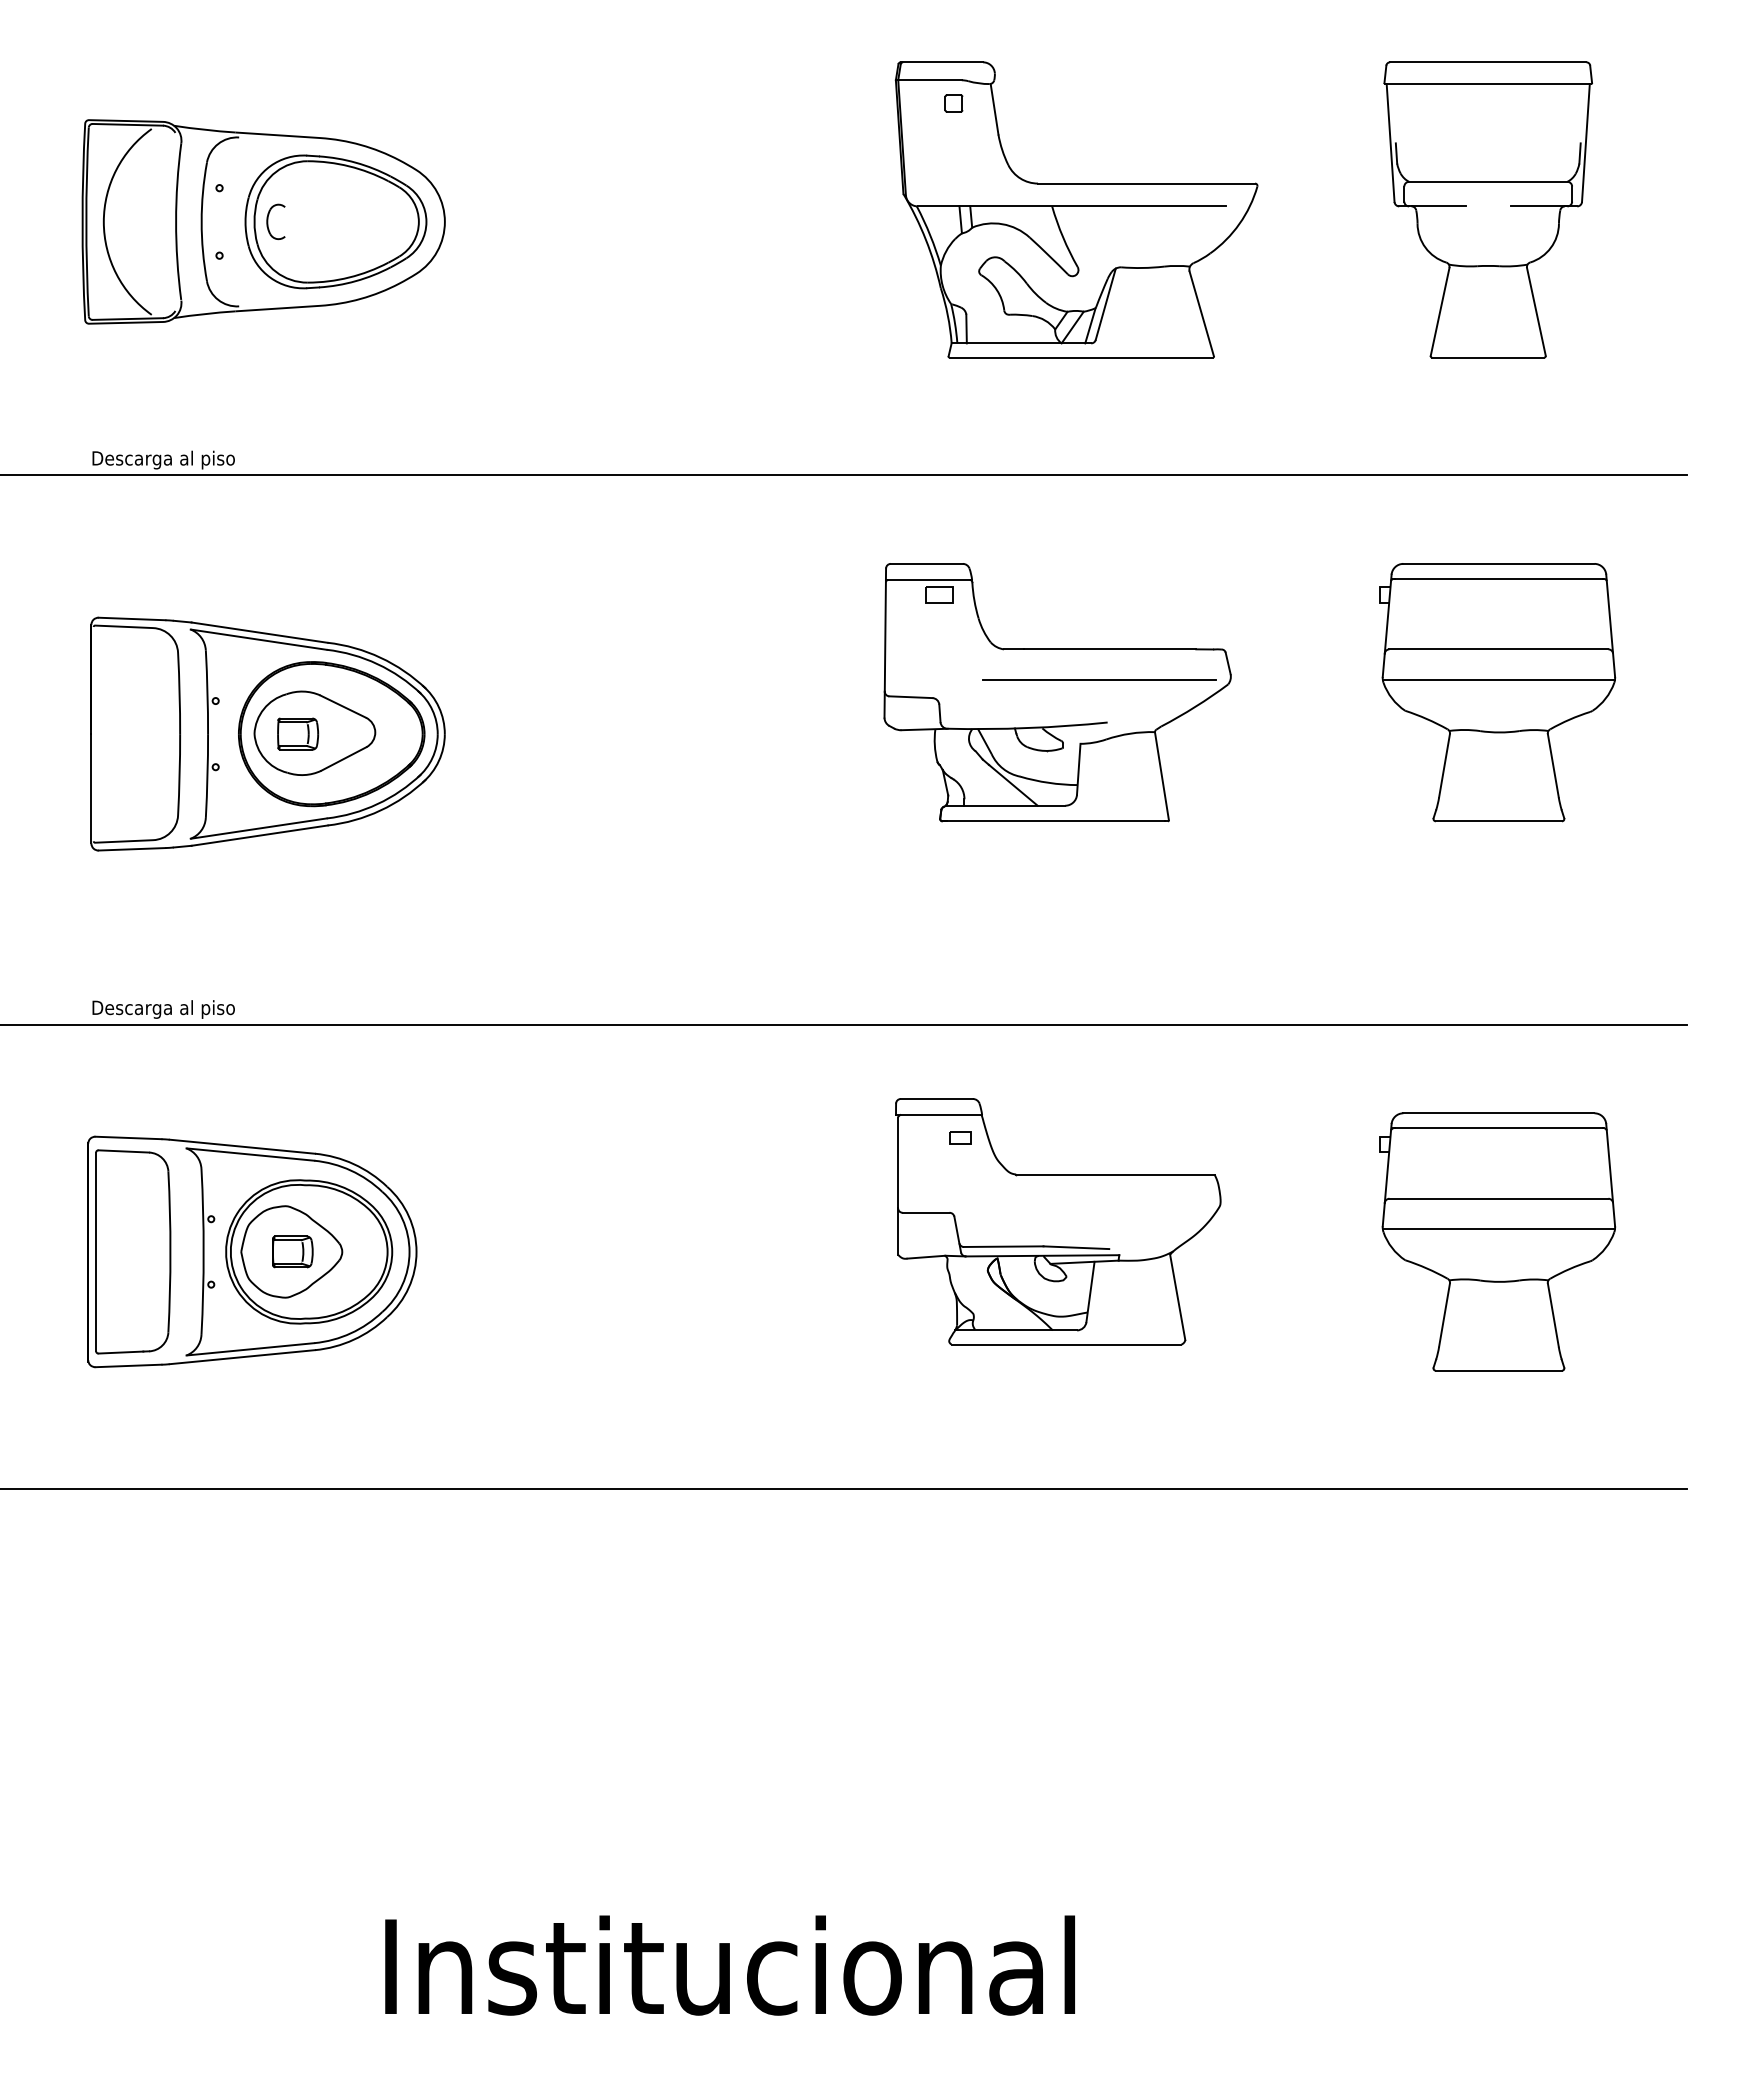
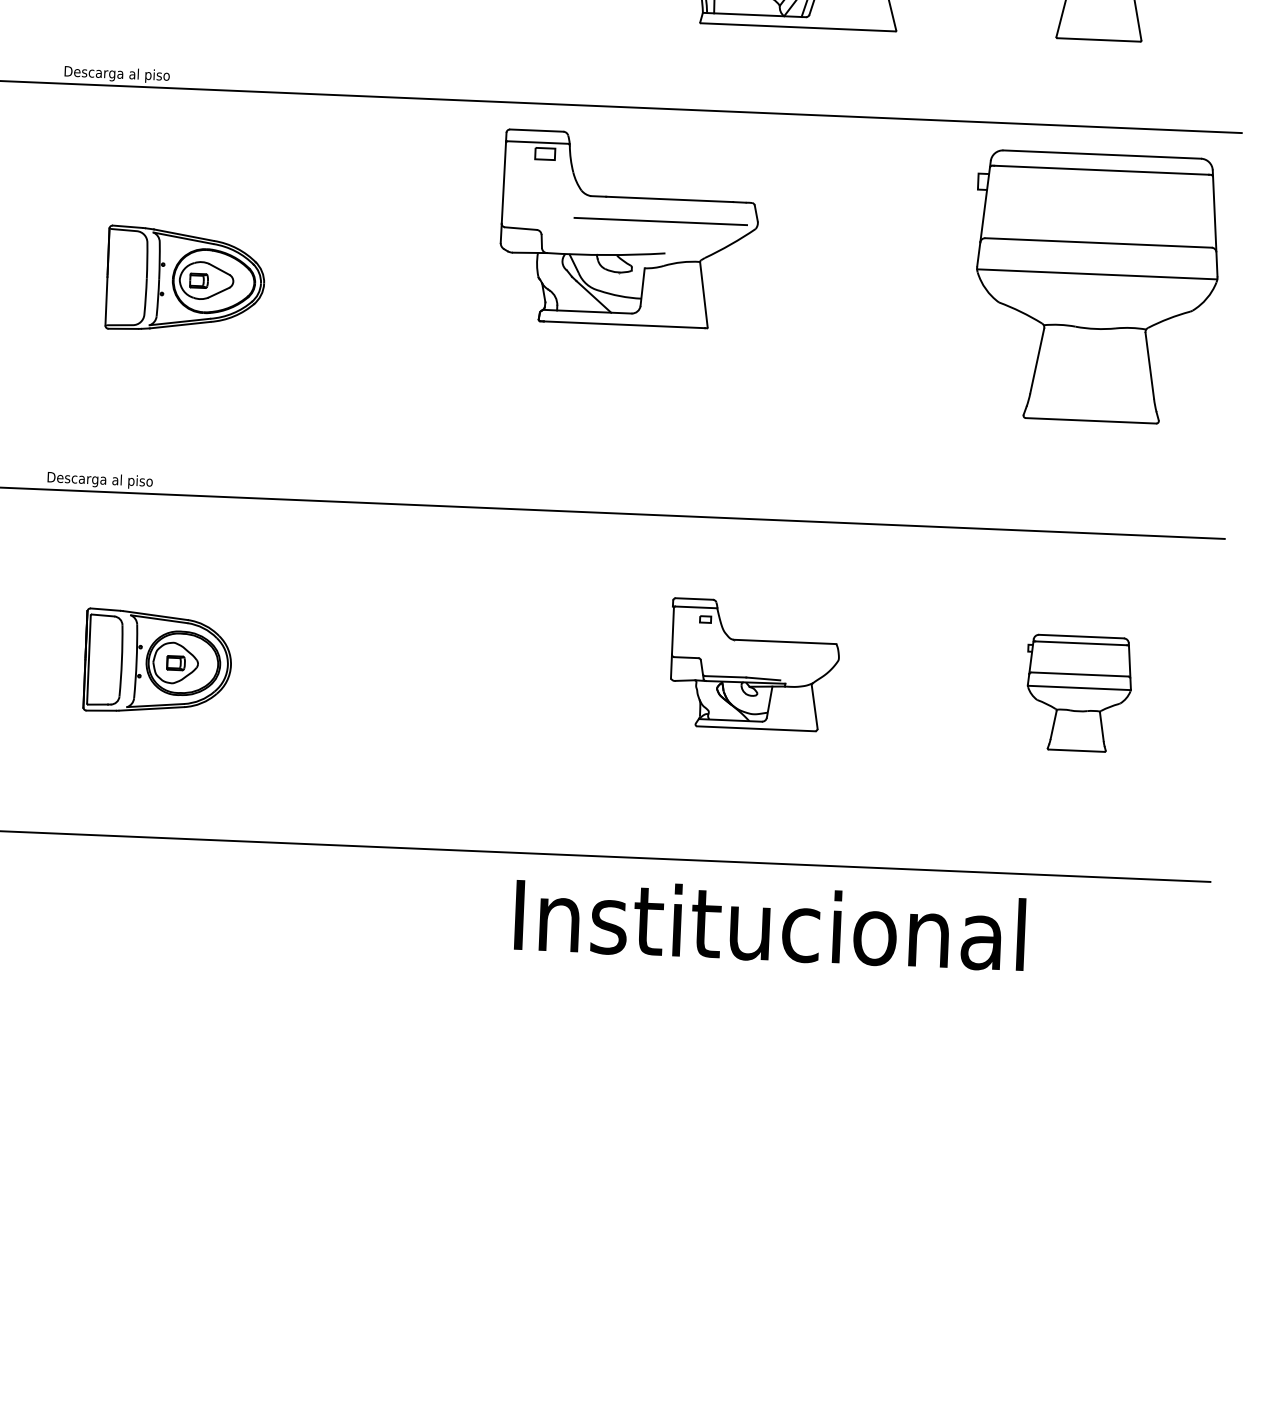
part: (1057, 692) -> (629, 229), moved
part: (1497, 692) -> (1095, 287), size x1.4
part: (267, 733) -> (185, 279), size x0.6
part: (1058, 1221) -> (754, 664), size x0.7
part: (1497, 1241) -> (1078, 693), size x0.6
part: (252, 1251) -> (158, 662), size x0.6
text: (729, 1965) -> (769, 924), moved

